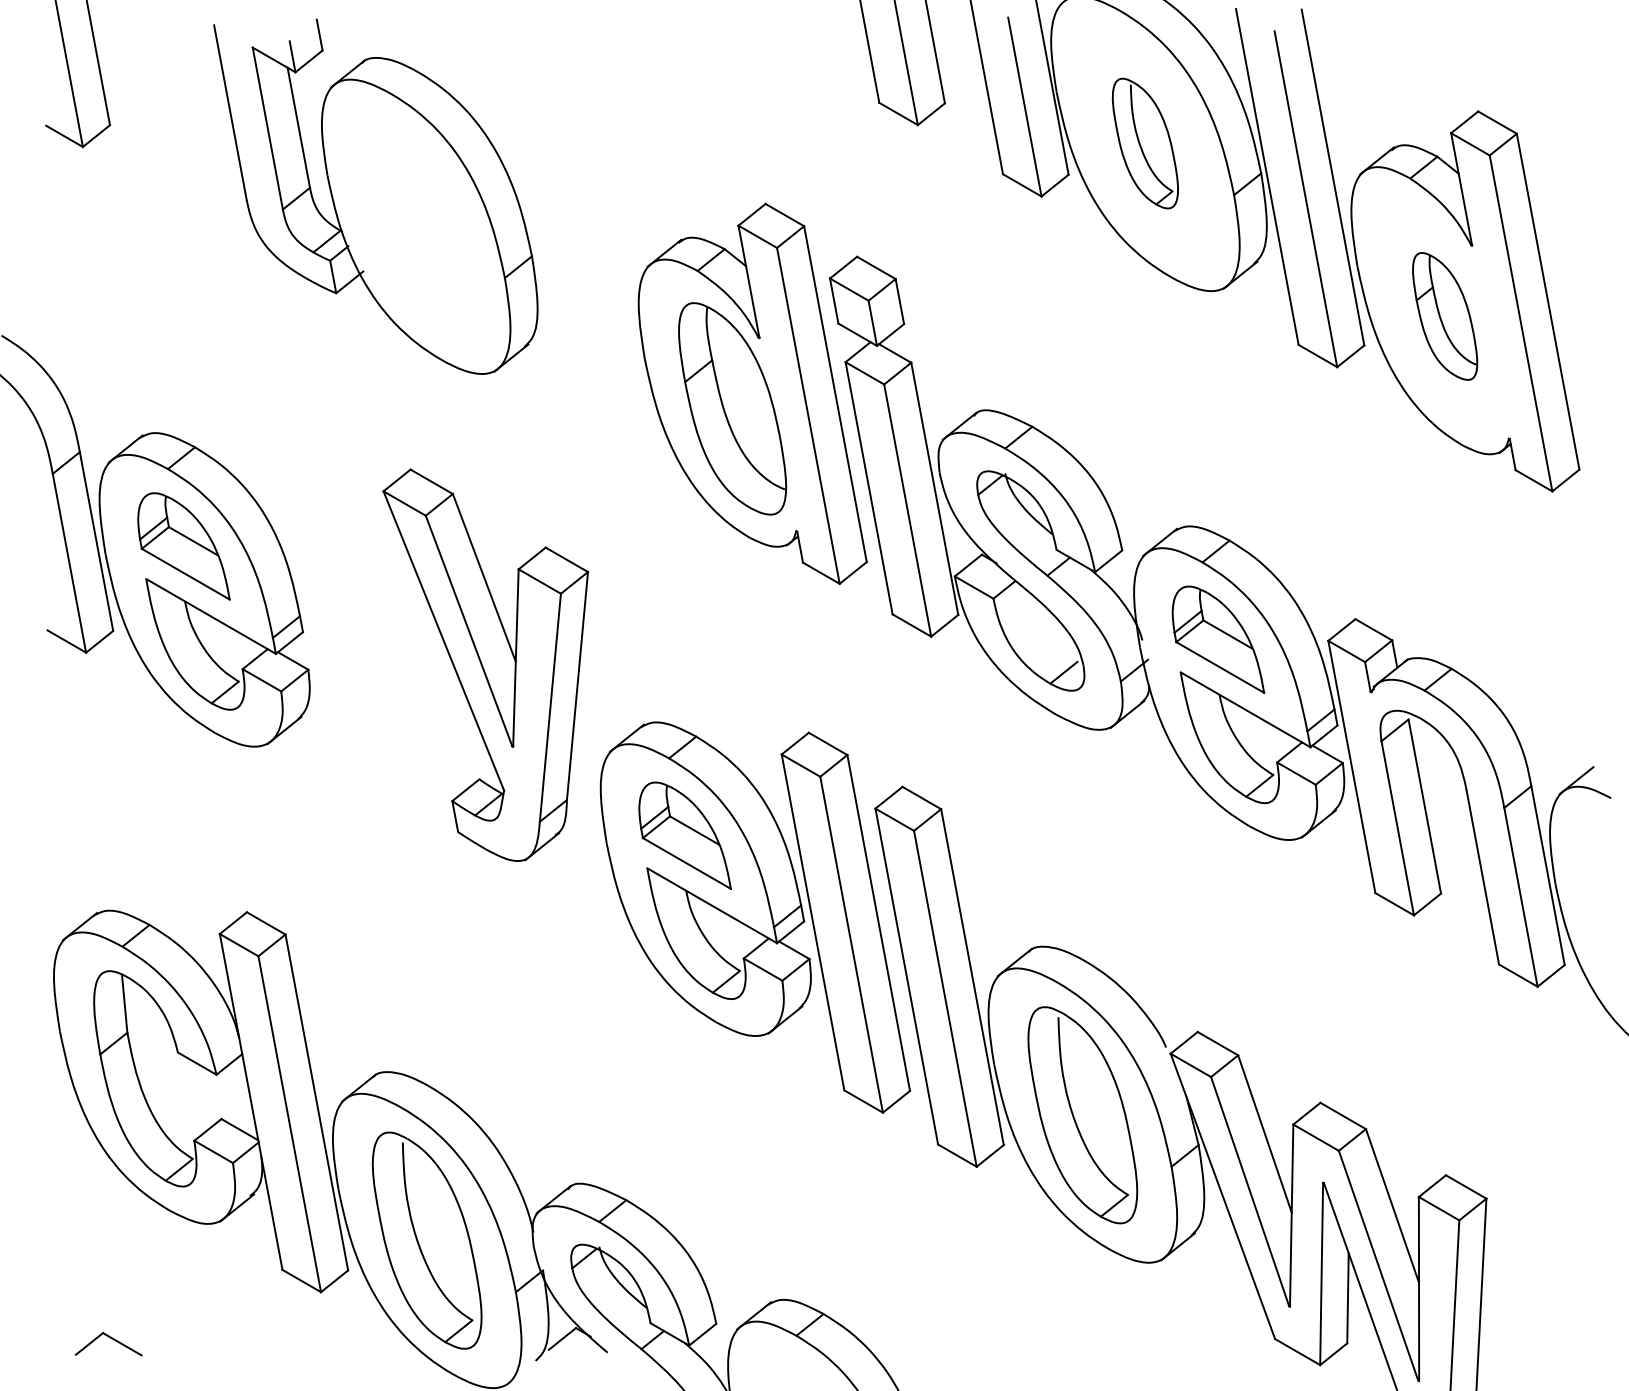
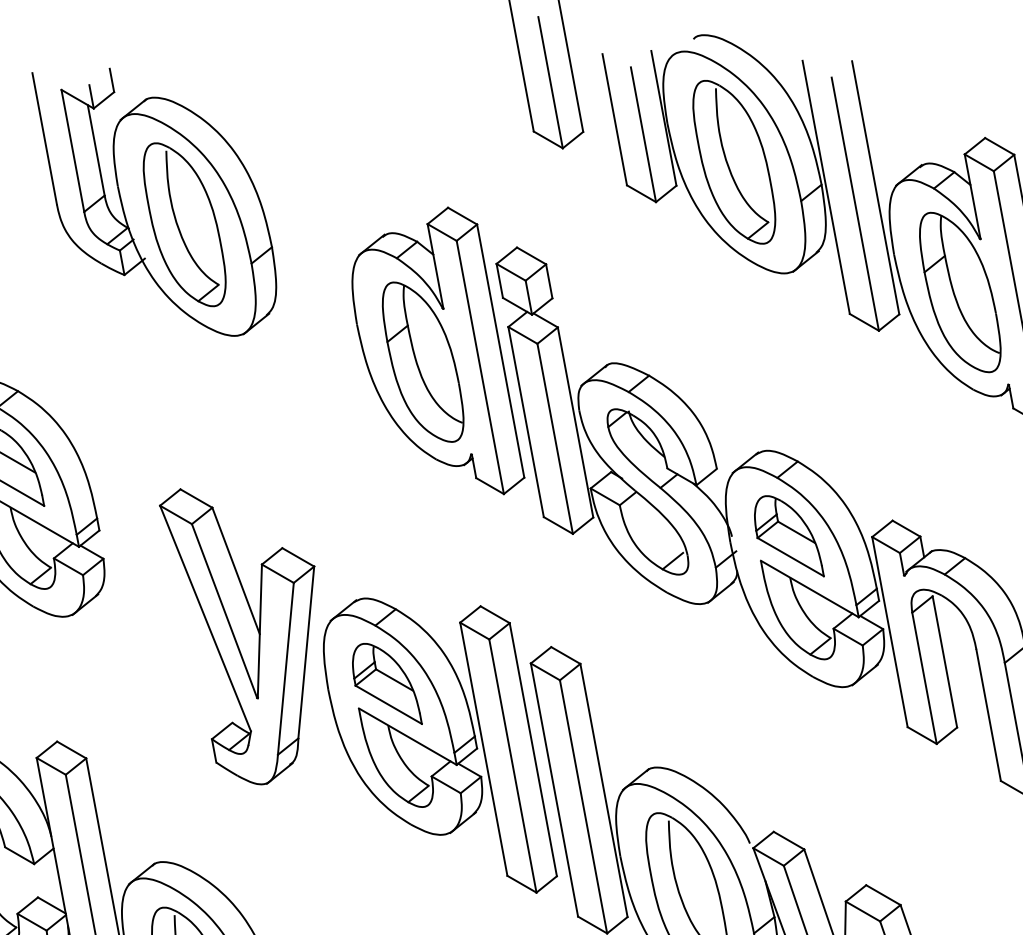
part: (1145, 143) -> (734, 162), size x1.67
part: (415, 226) -> (184, 224), added
part: (1444, 316) -> (959, 292), size x1.67
part: (485, 664) -> (236, 636), moved

